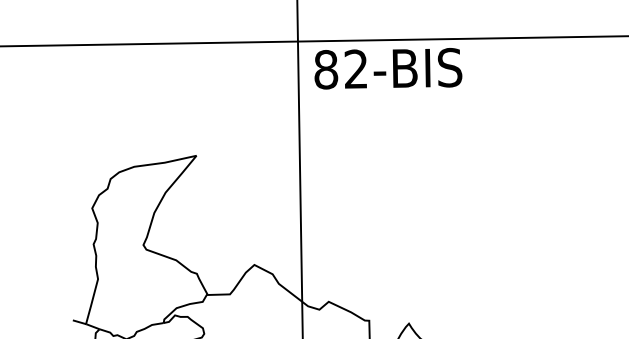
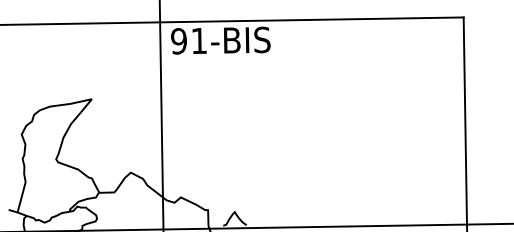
text: (340, 68) -> (188, 40), 82-BIS -> 91-BIS

